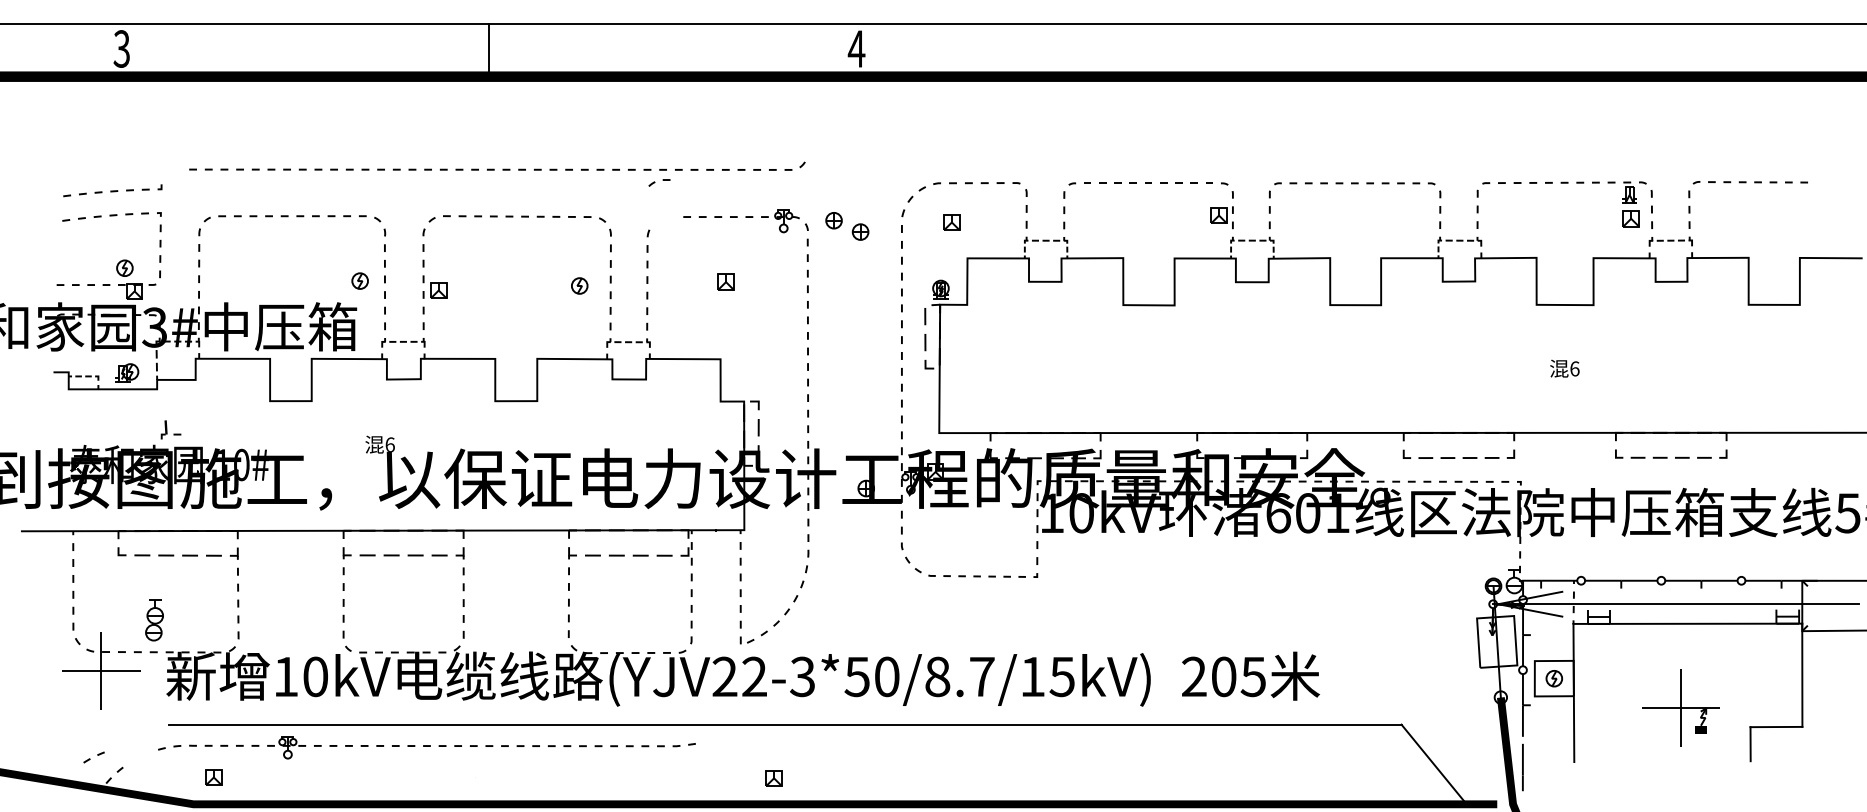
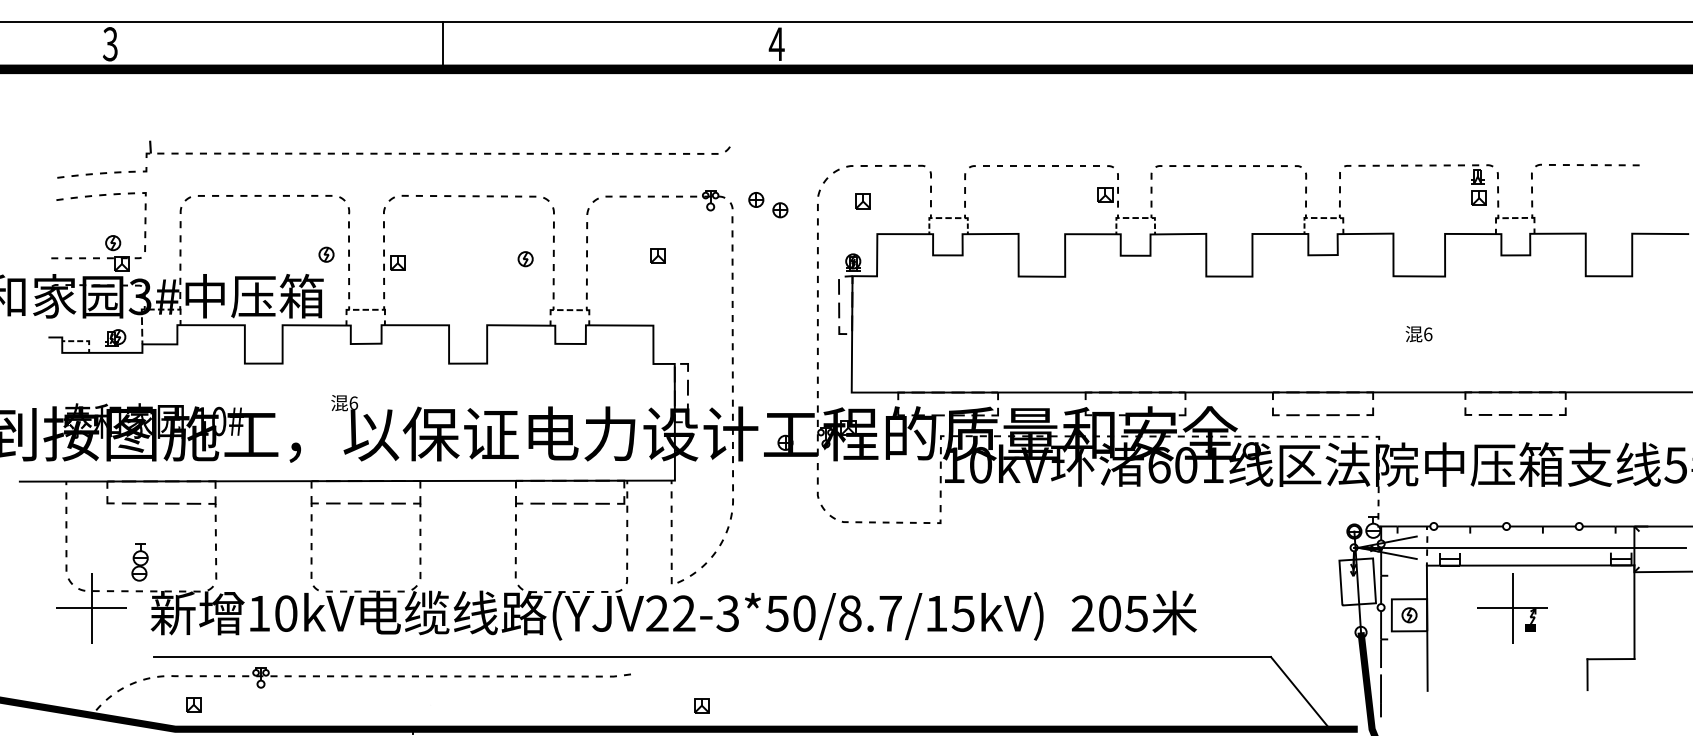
part: (659, 182) -> (602, 198), moved
part: (170, 429) -> (154, 148), moved
part: (1680, 707) -> (1512, 607), moved
part: (93, 757) -> (126, 686), moved

